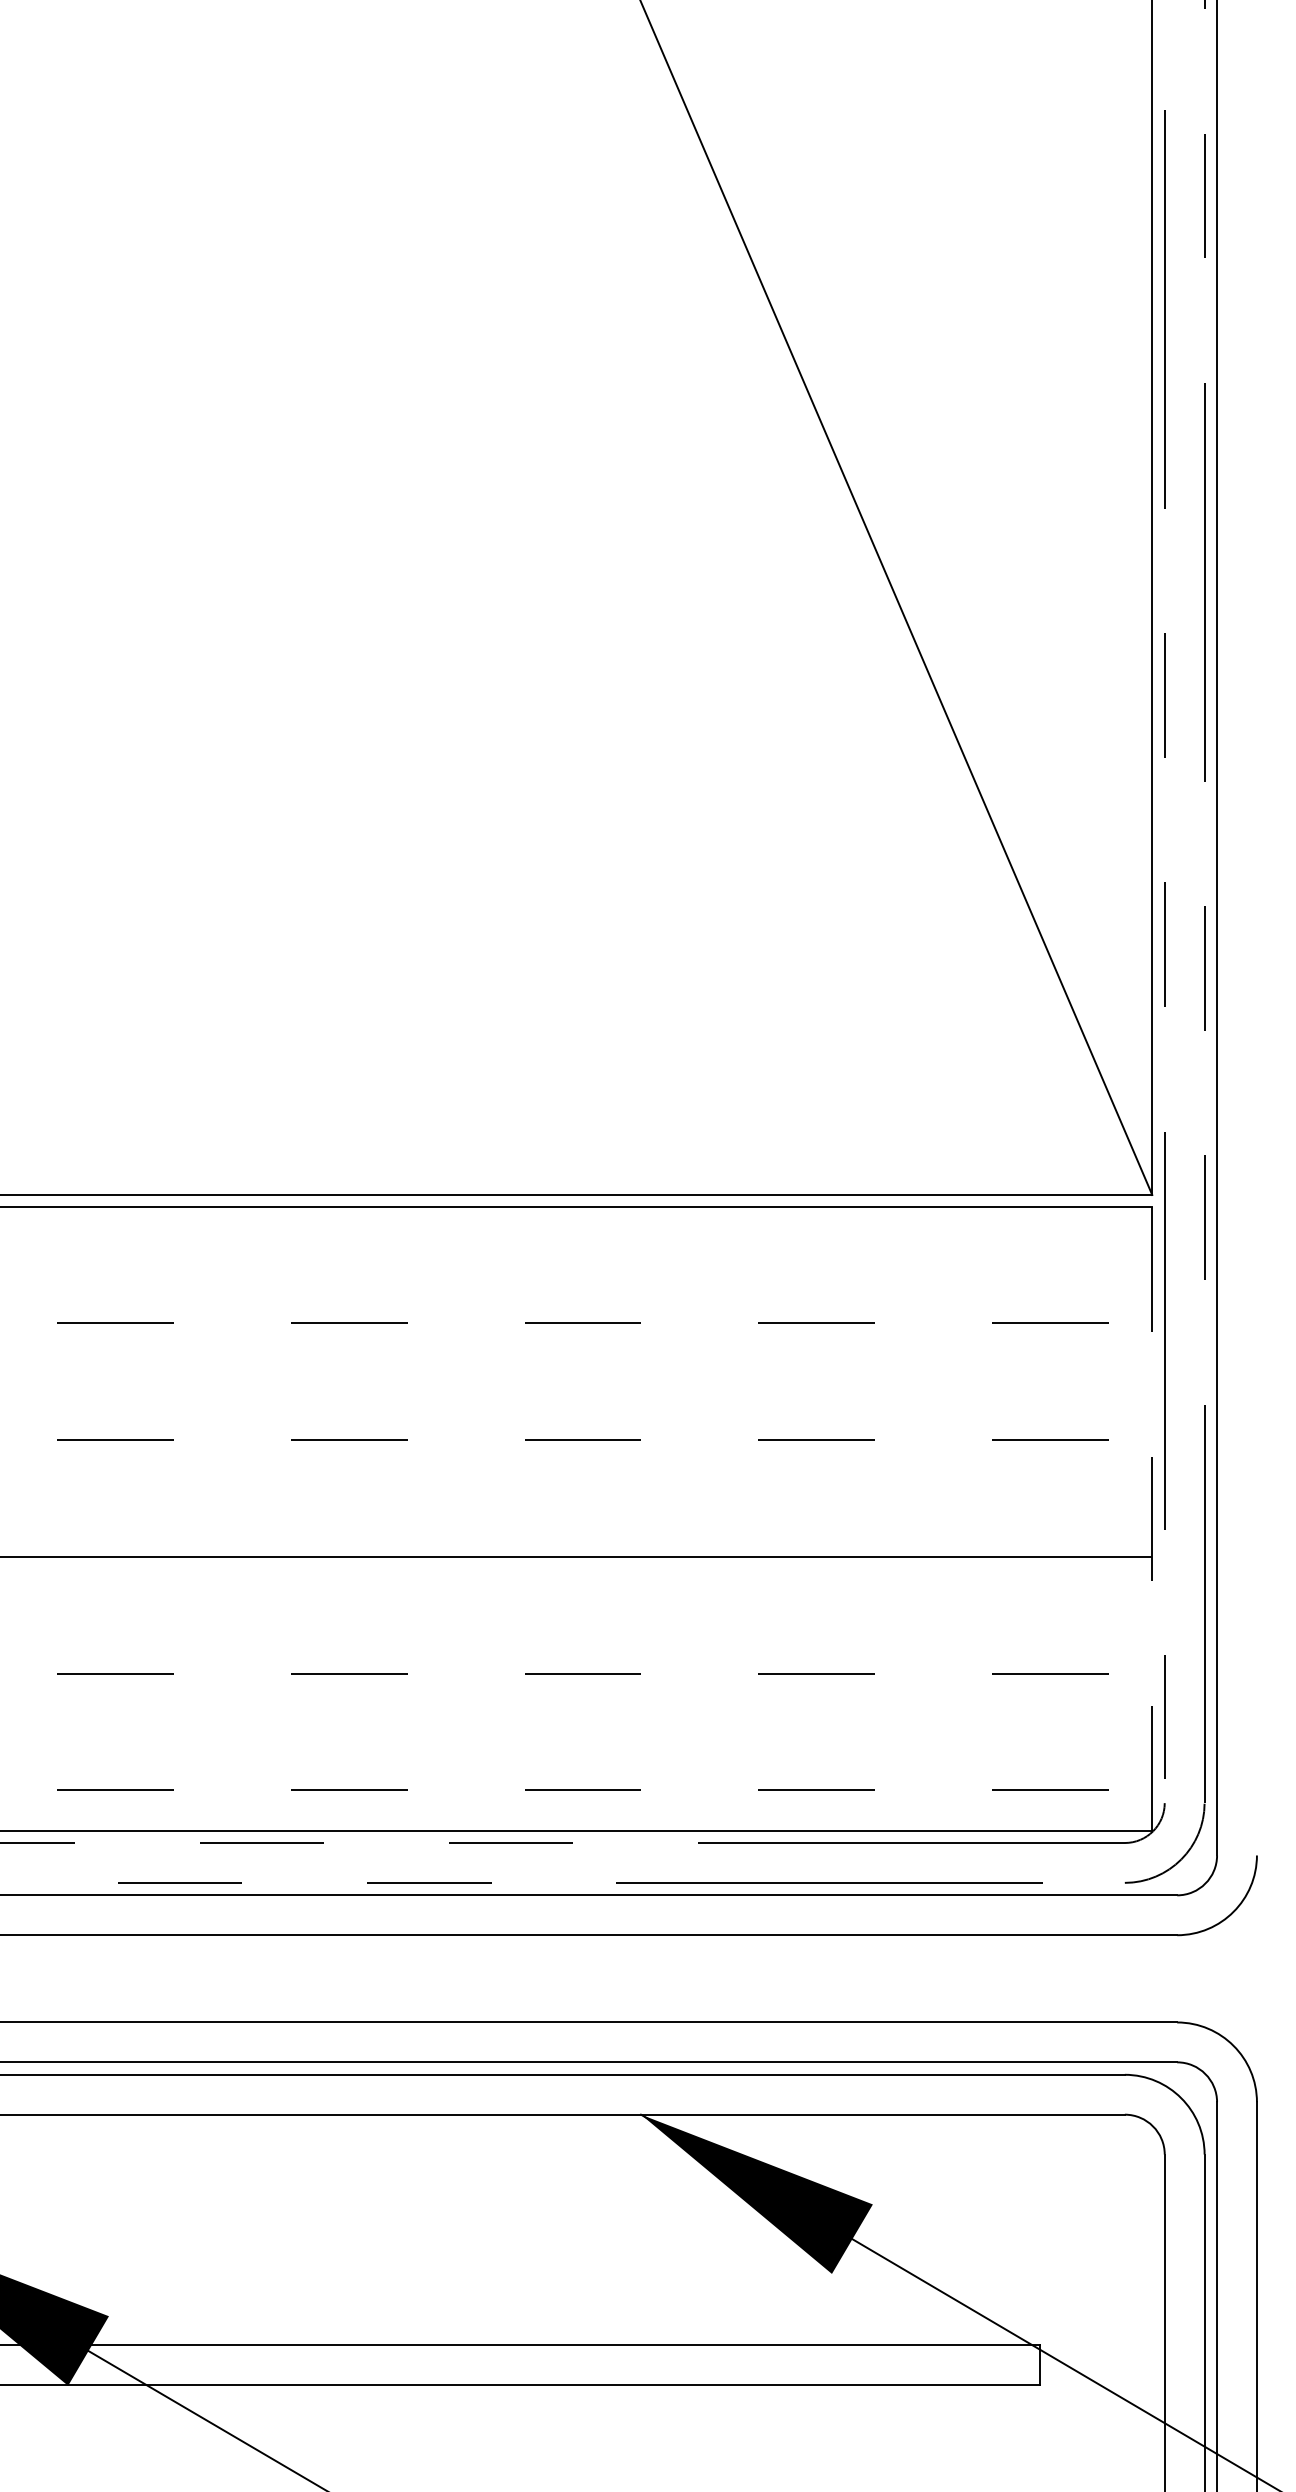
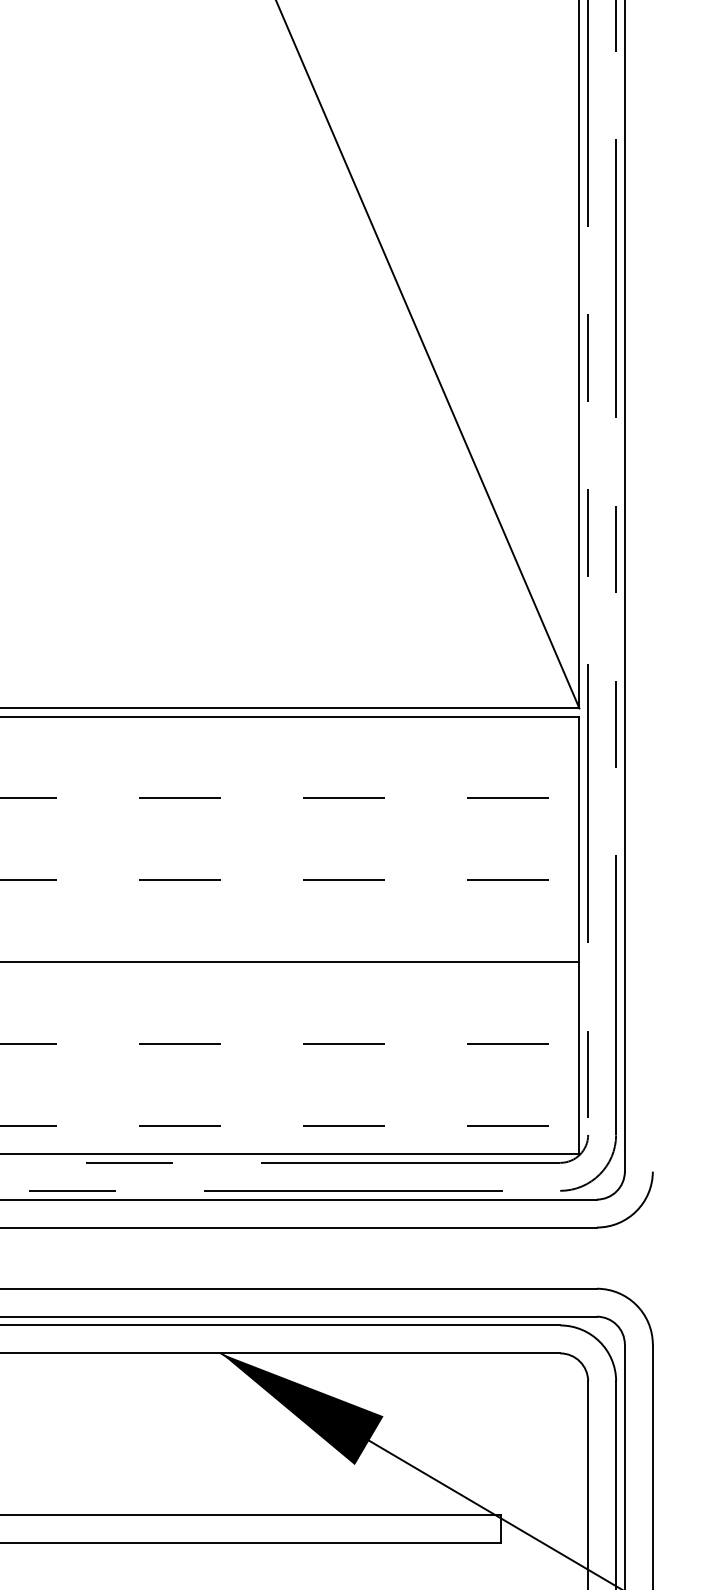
line: (1152, 1519) -> (579, 936), dashed -> solid

